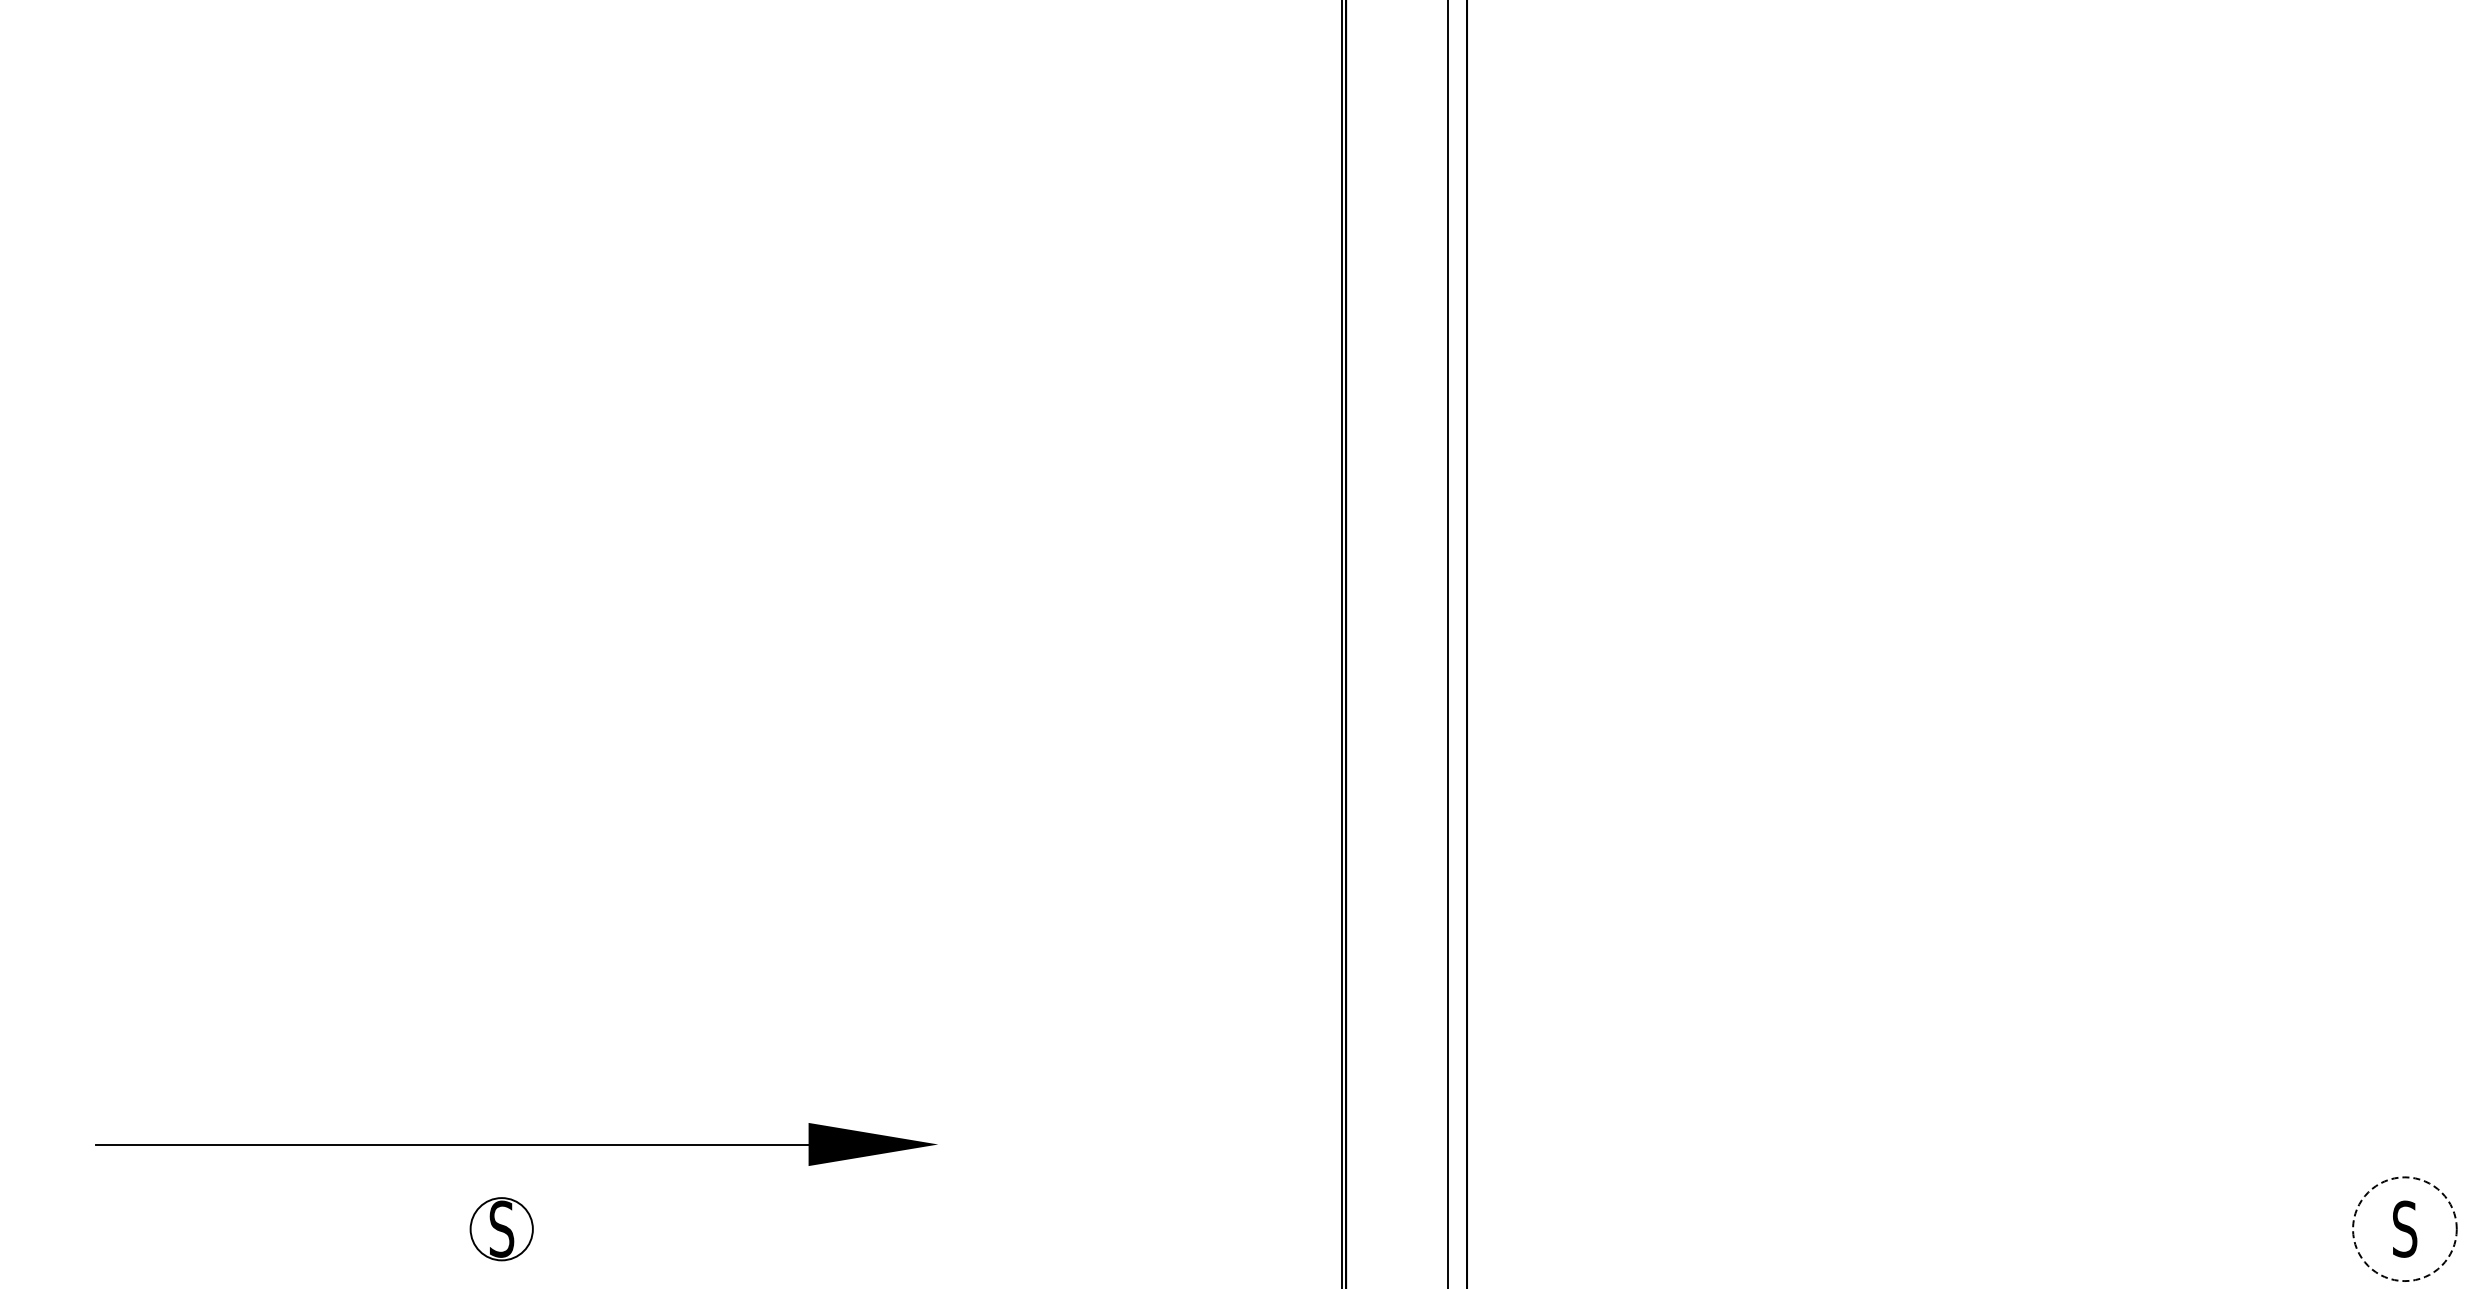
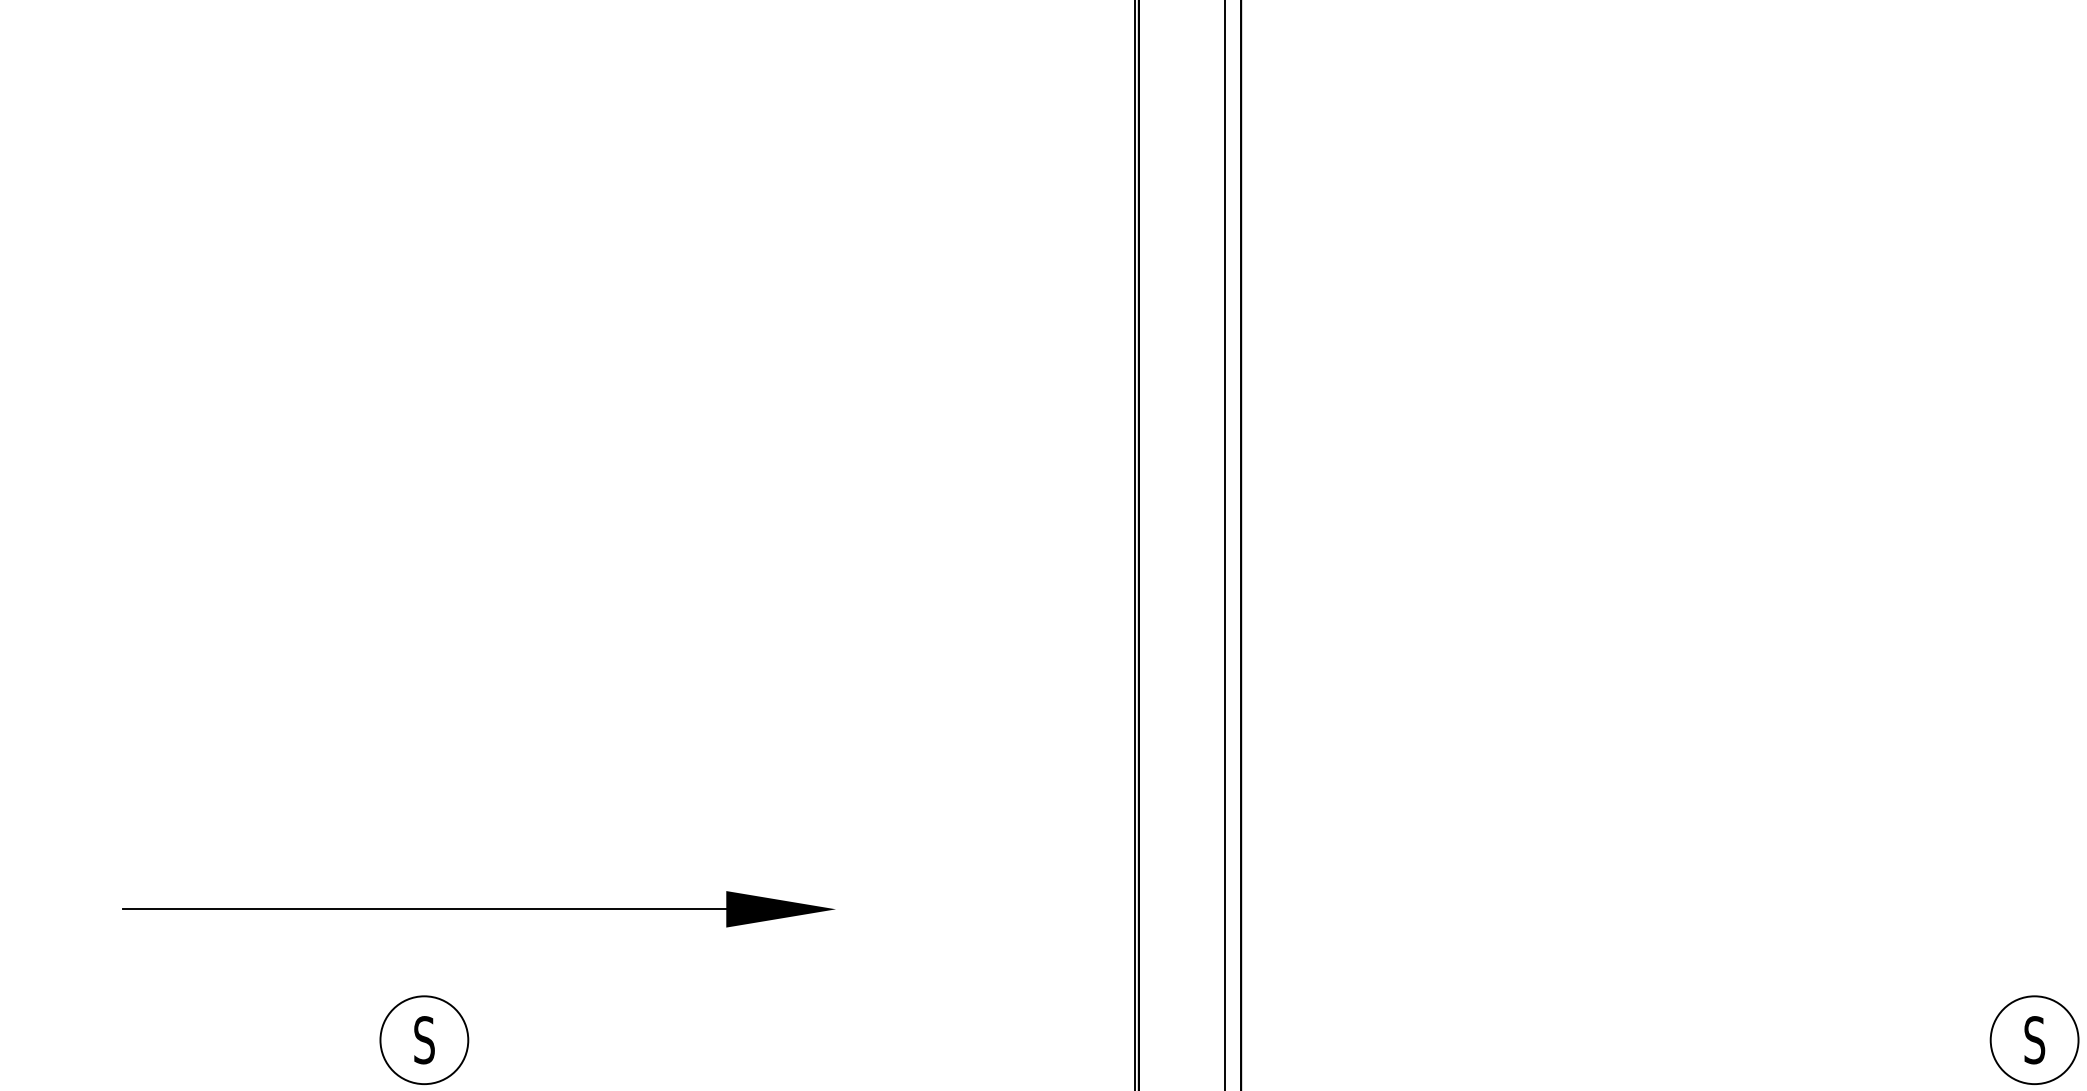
part: (516, 1144) -> (479, 909), moved
circle: (501, 1229) -> (424, 1040), size x1.67
circle: (2404, 1229) -> (2034, 1040), dashed -> solid

